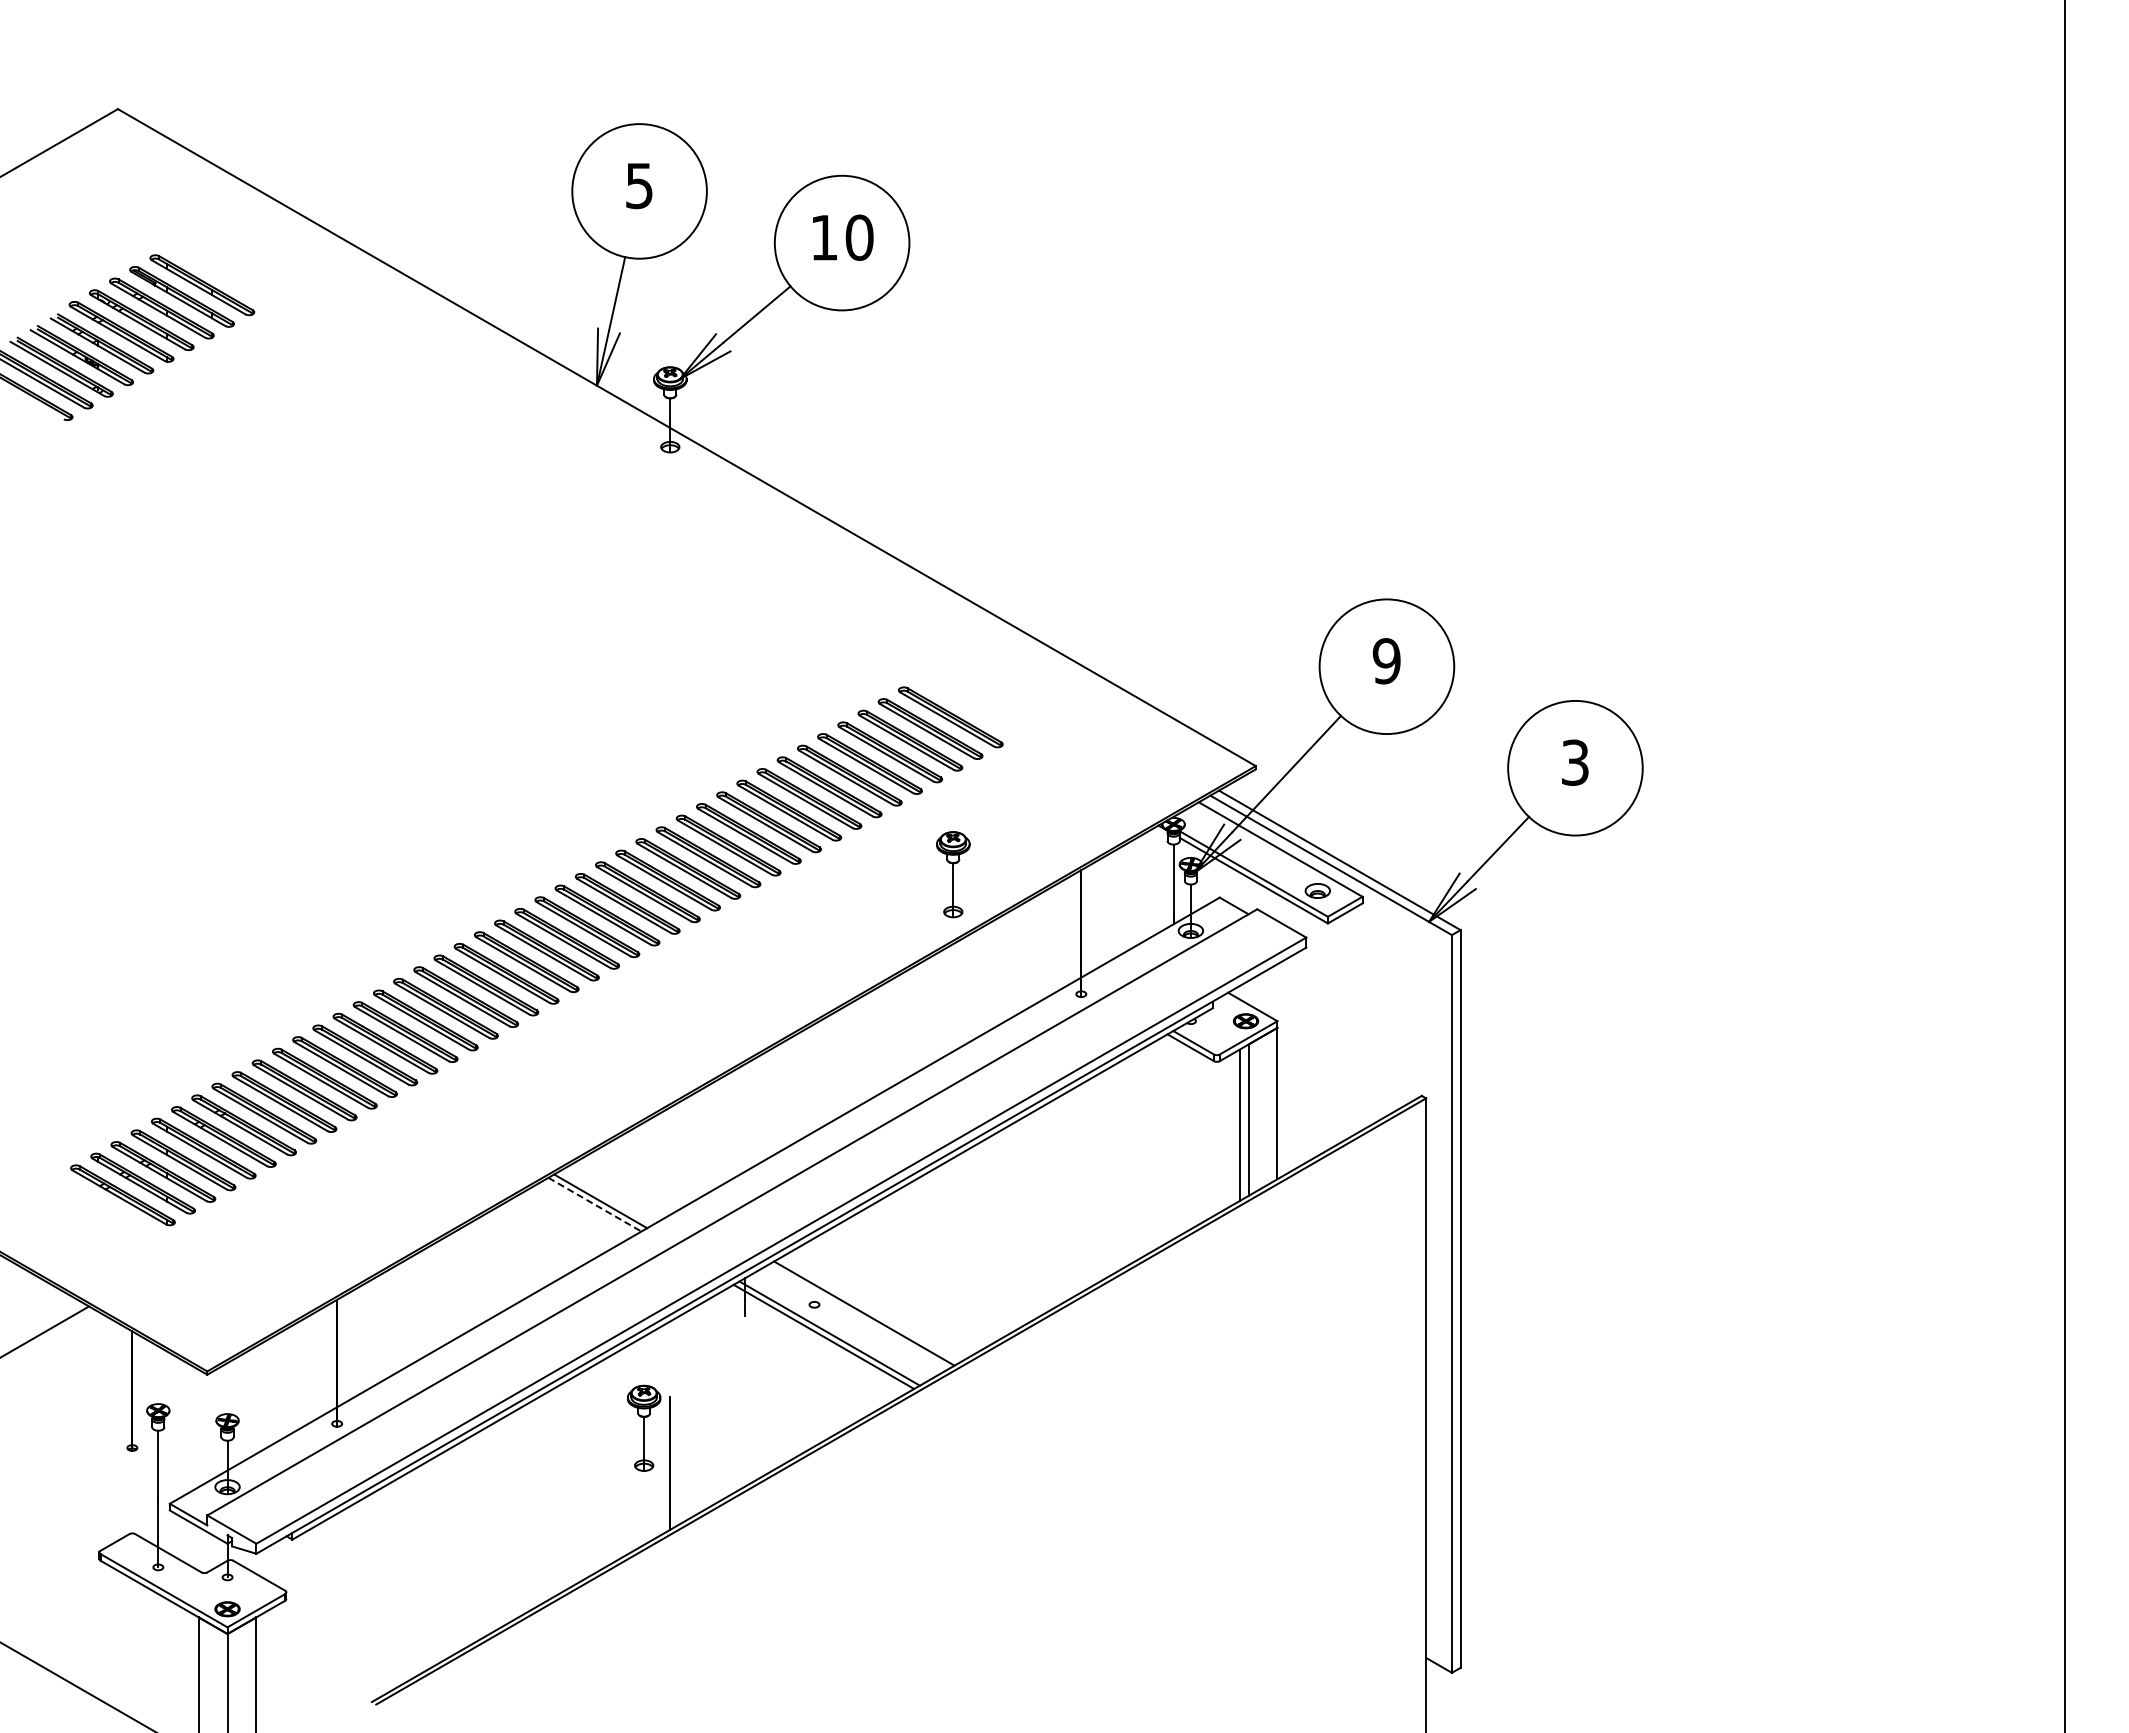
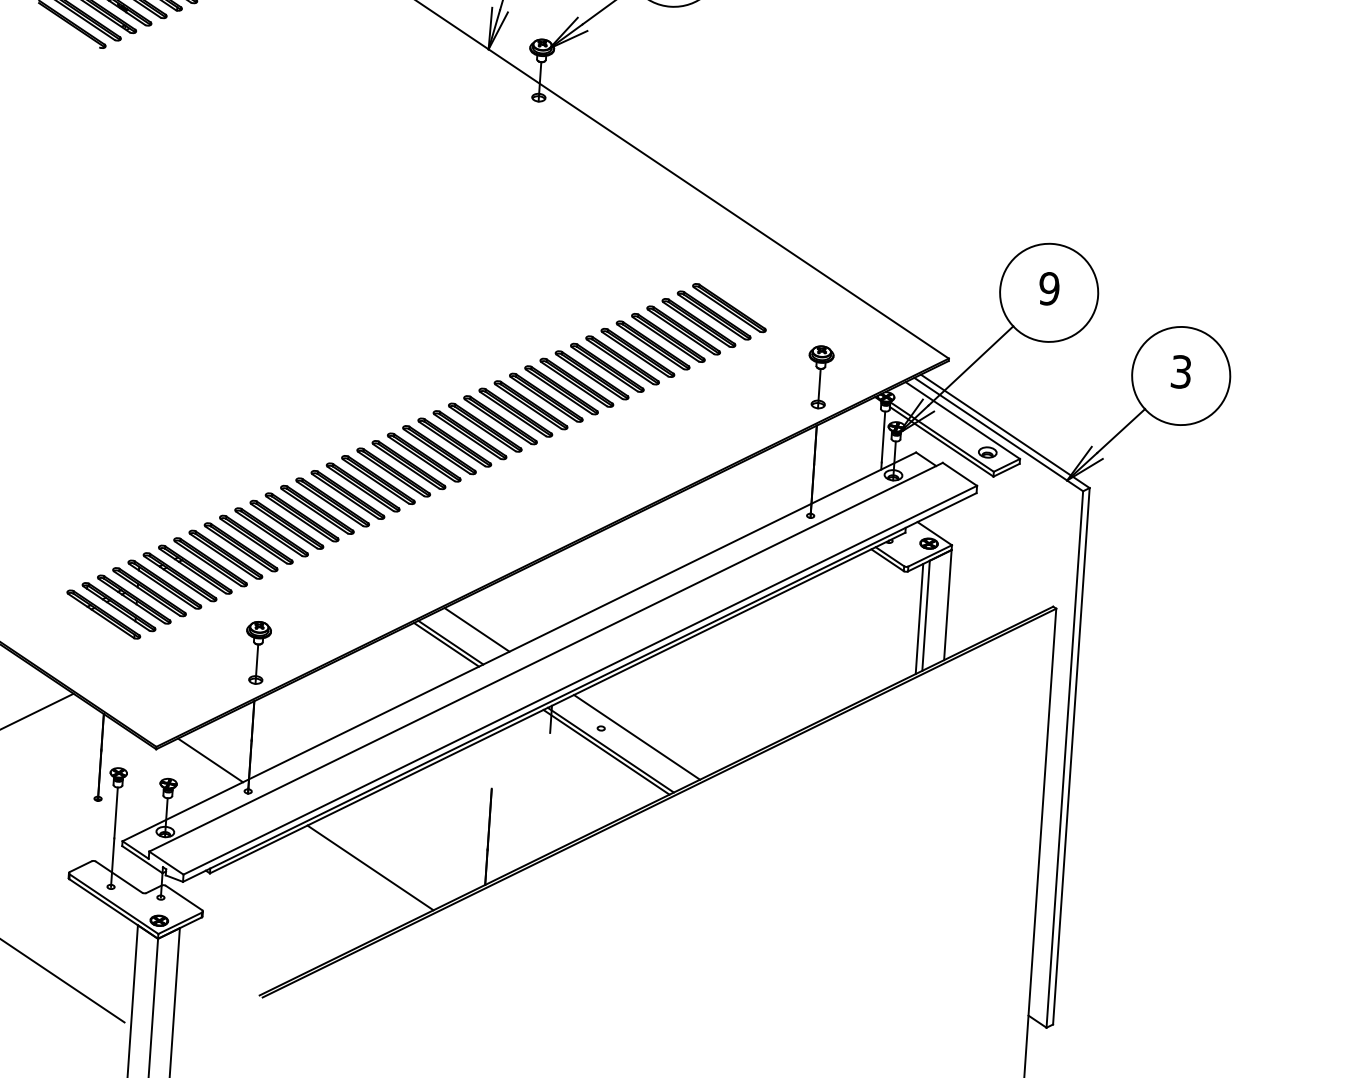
part: (953, 874) -> (820, 377), moved
line: (634, 1181) -> (476, 629), added
line: (594, 1204) -> (446, 644), dashed -> solid
line: (282, 1384) -> (210, 760), added
part: (644, 1427) -> (257, 652), moved
line: (511, 1517) -> (370, 868), added

